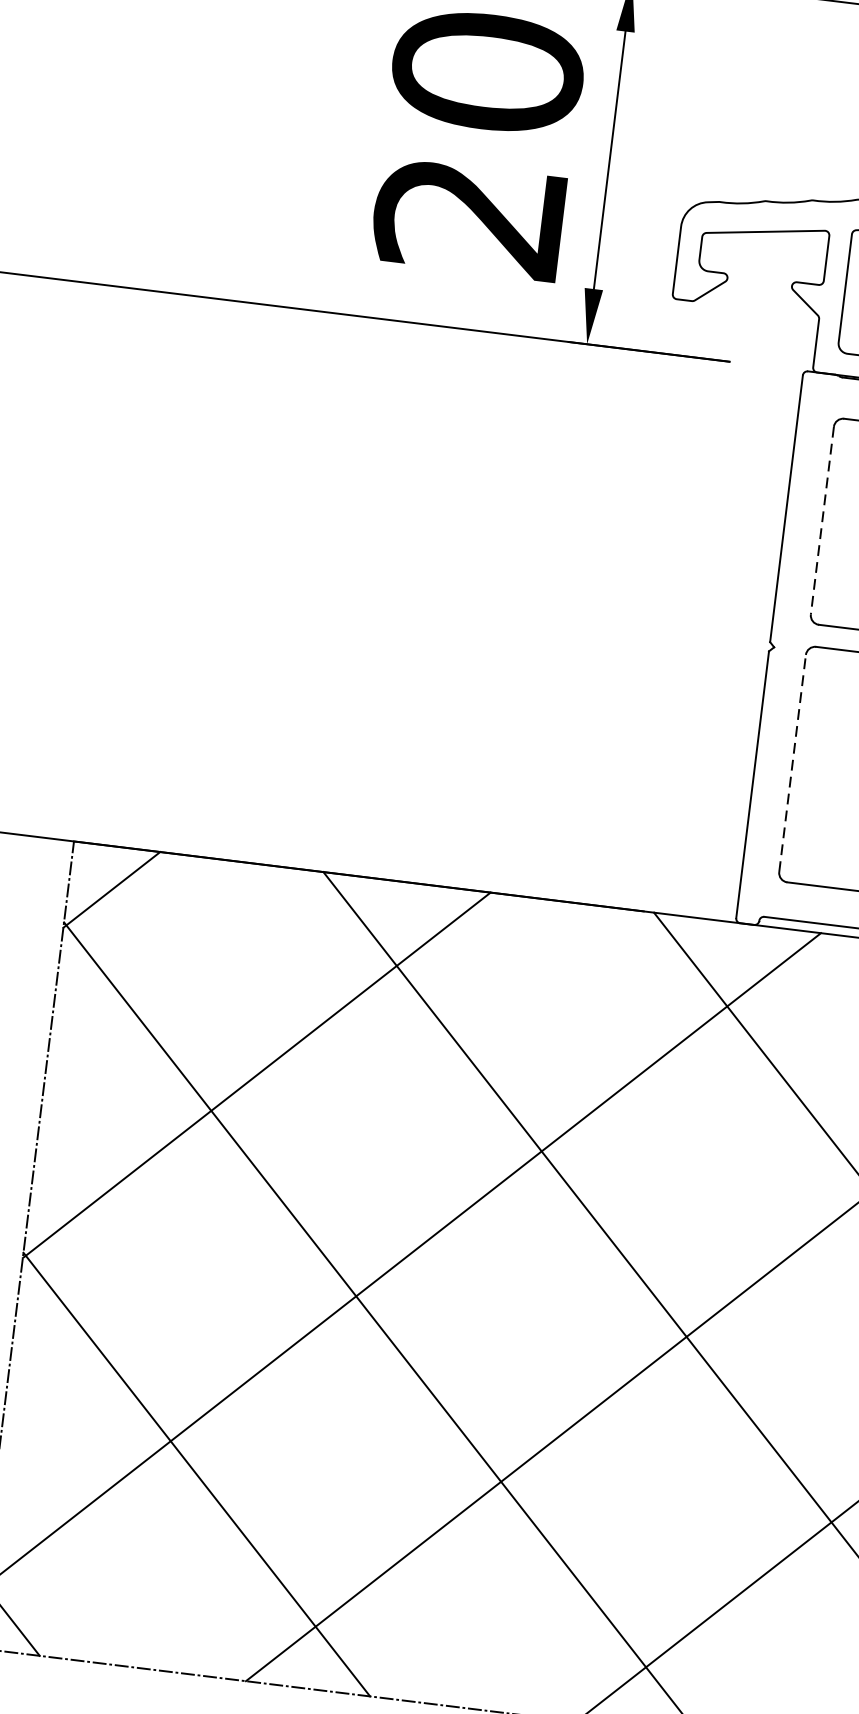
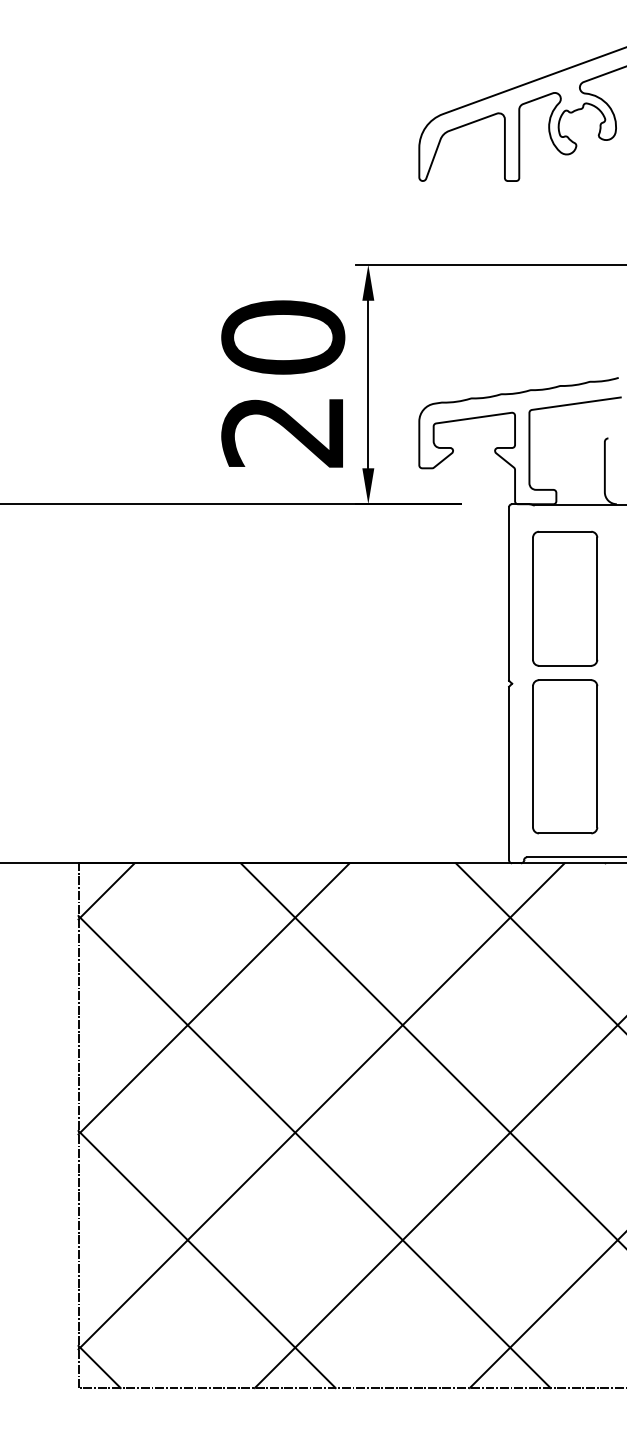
line: (822, 521) -> (533, 599), dashed -> solid
line: (793, 763) -> (533, 756), dashed -> solid

